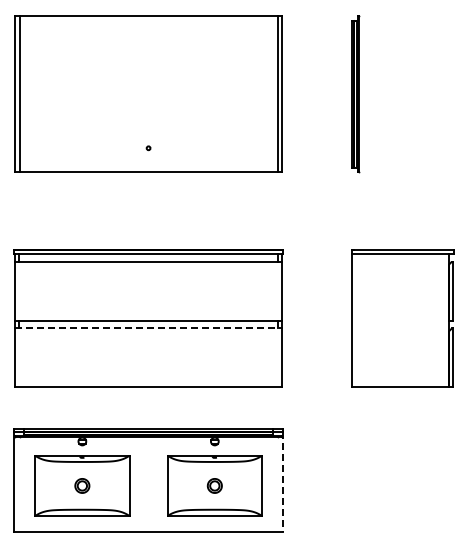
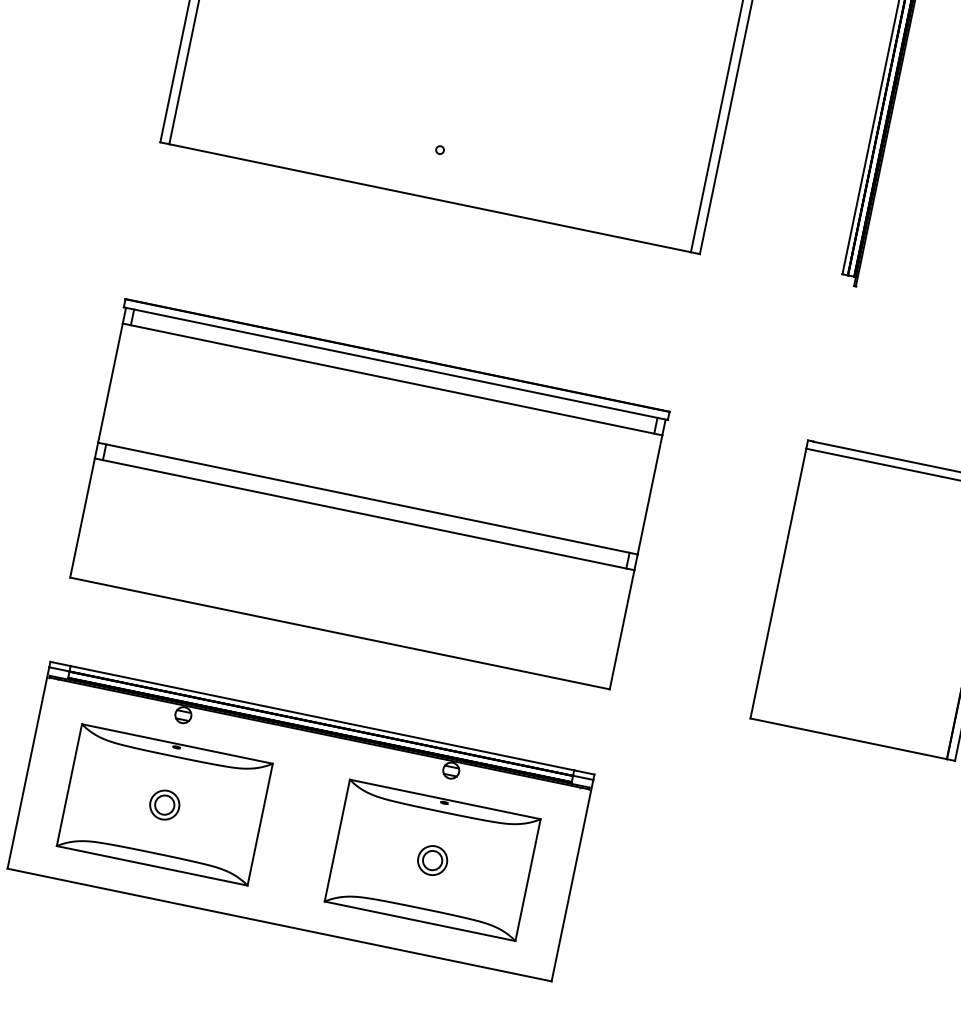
line: (149, 328) -> (366, 514), dashed -> solid
line: (283, 481) -> (573, 880), dashed -> solid

